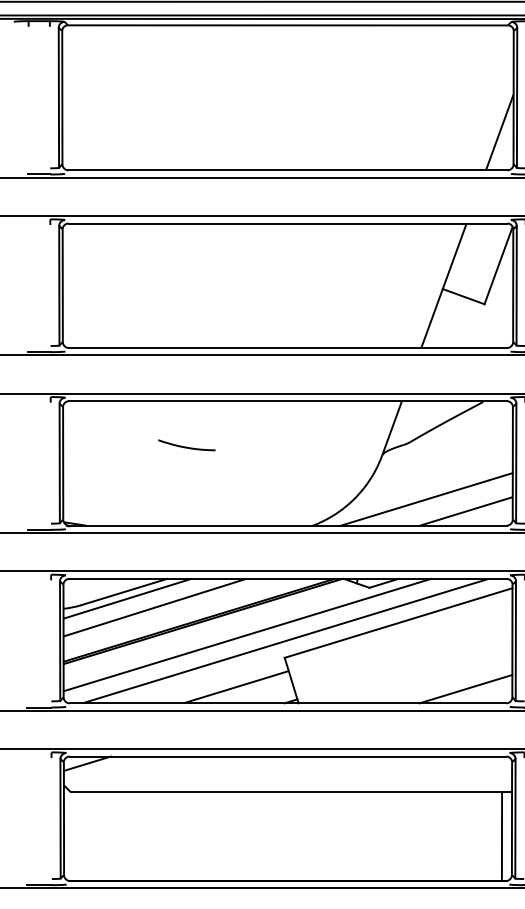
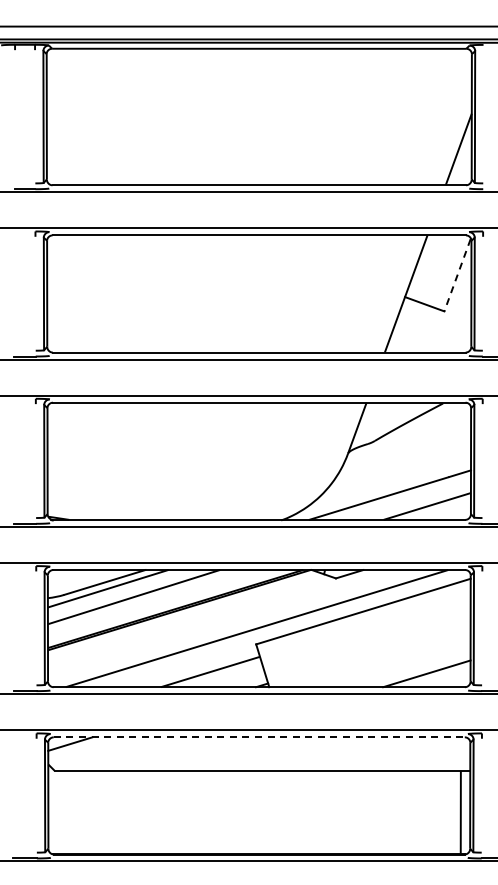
line: (498, 266) -> (457, 275), solid -> dashed
curve: (186, 446) -> (163, 445), removed
line: (247, 634) -> (221, 622), removed
line: (288, 756) -> (259, 737), solid -> dashed

